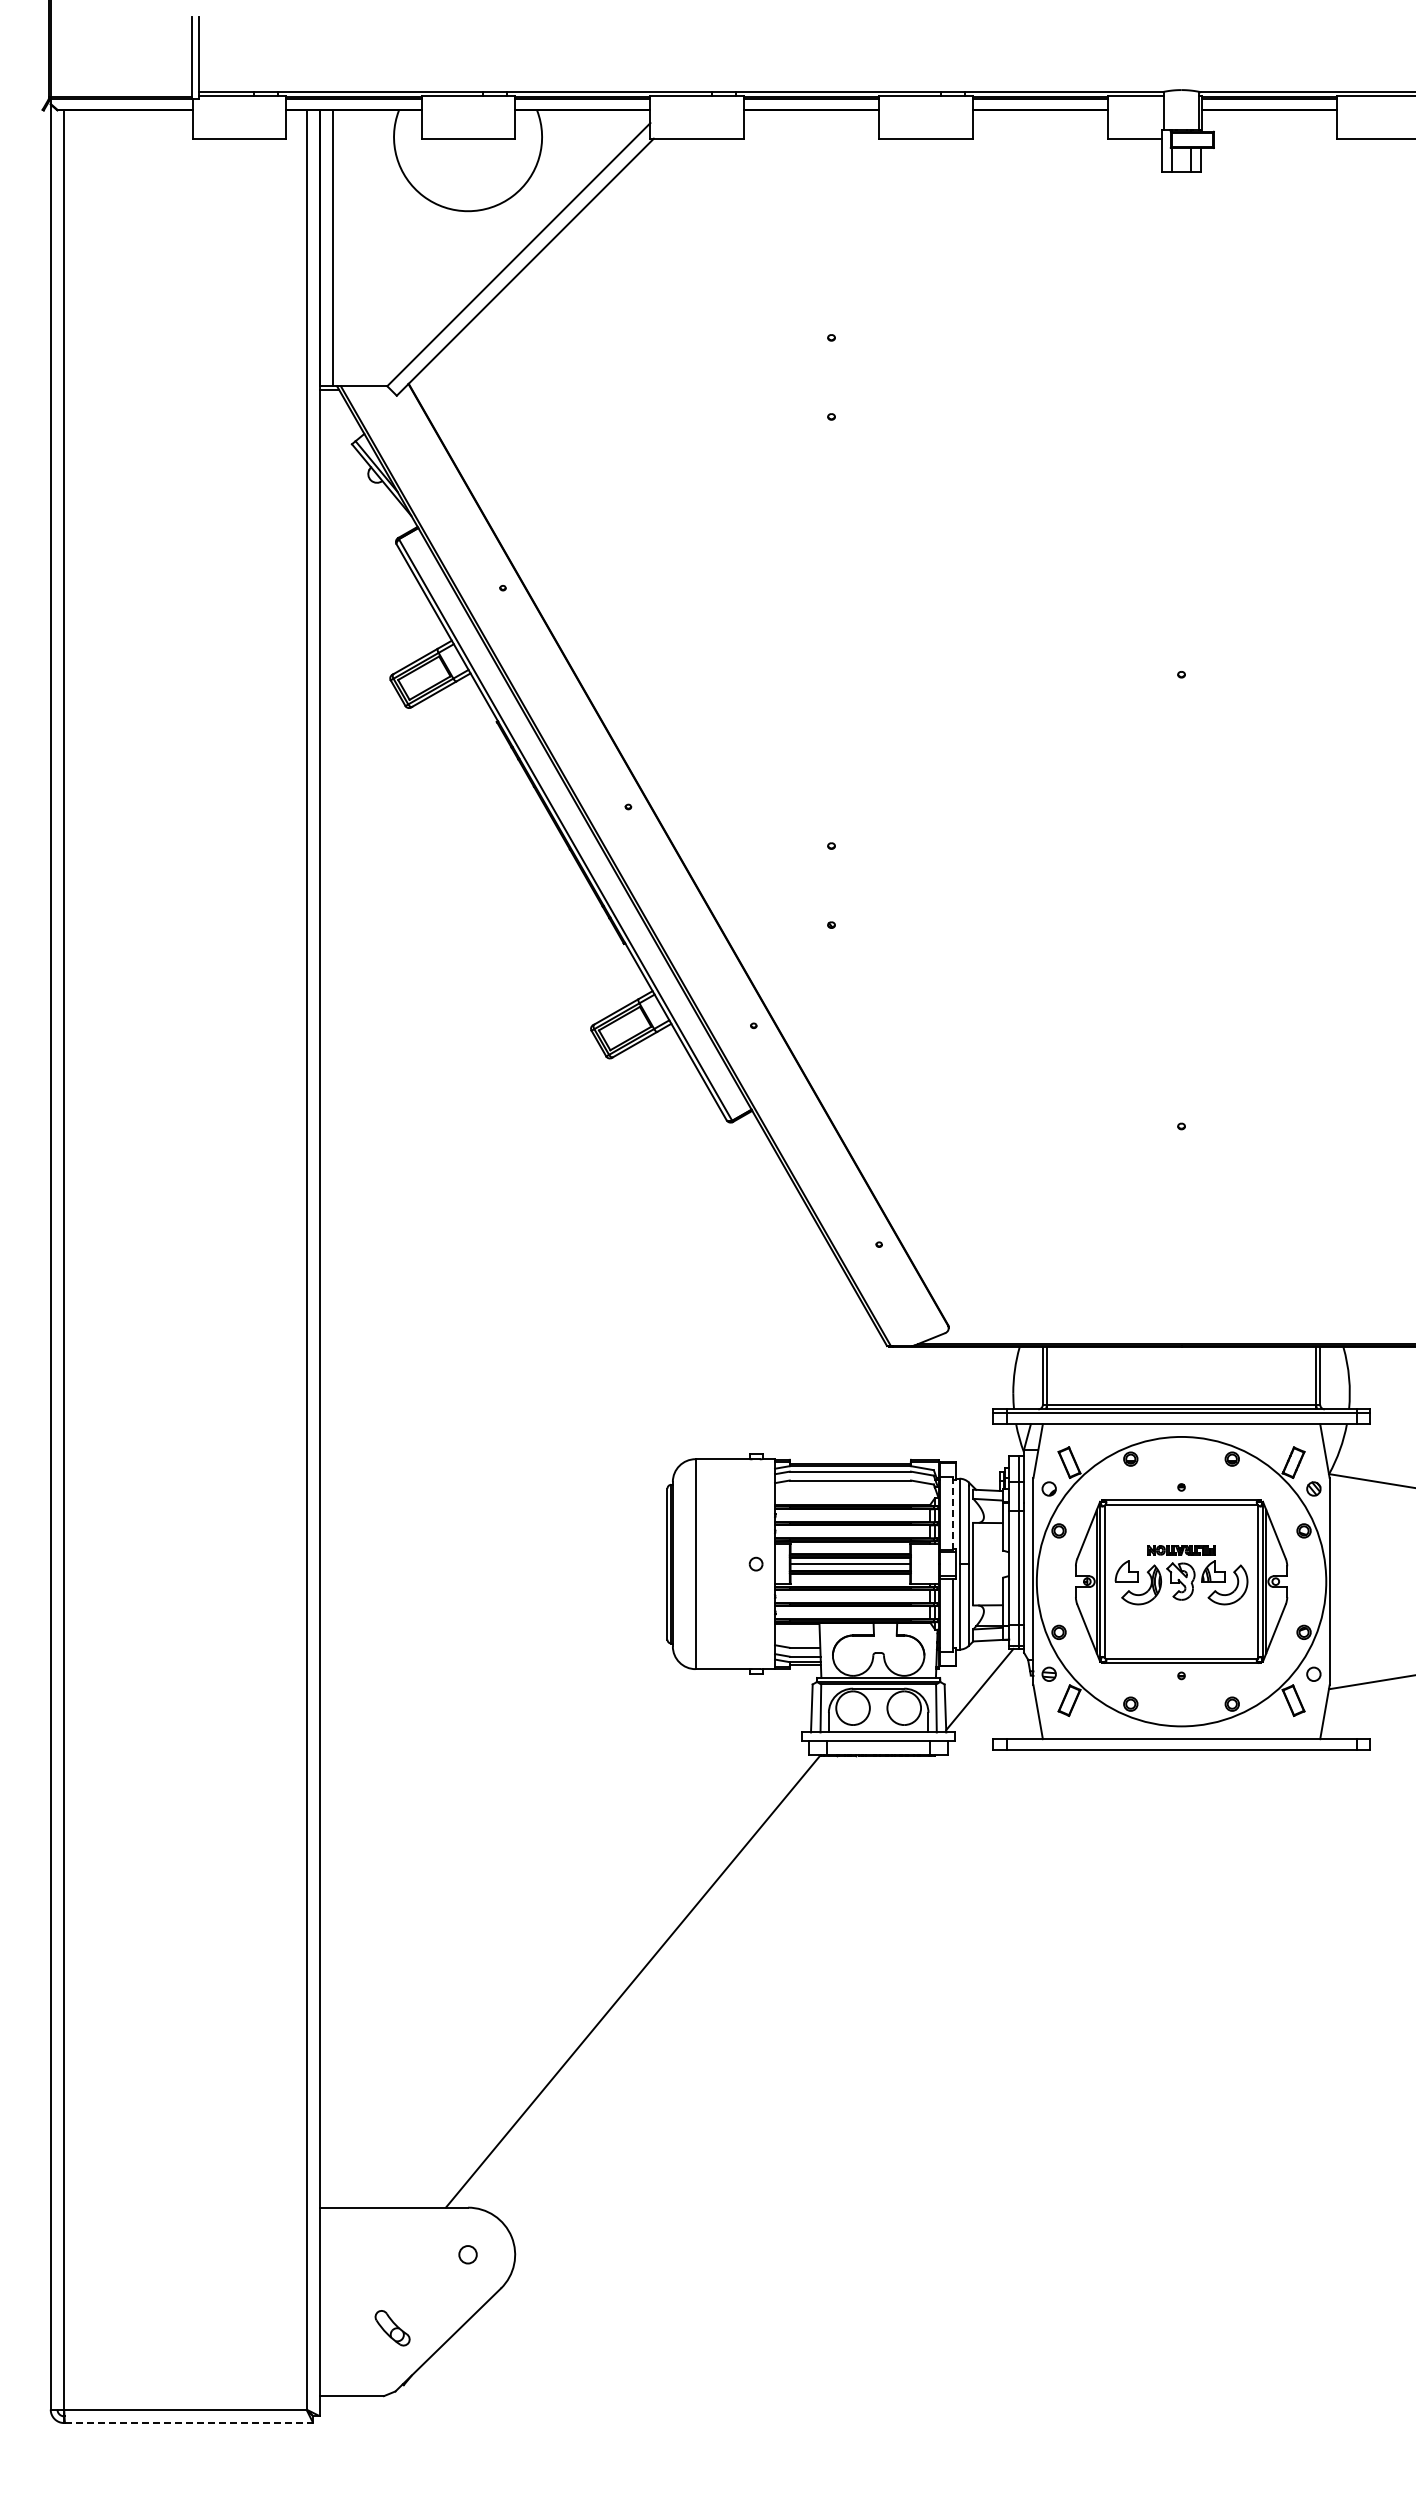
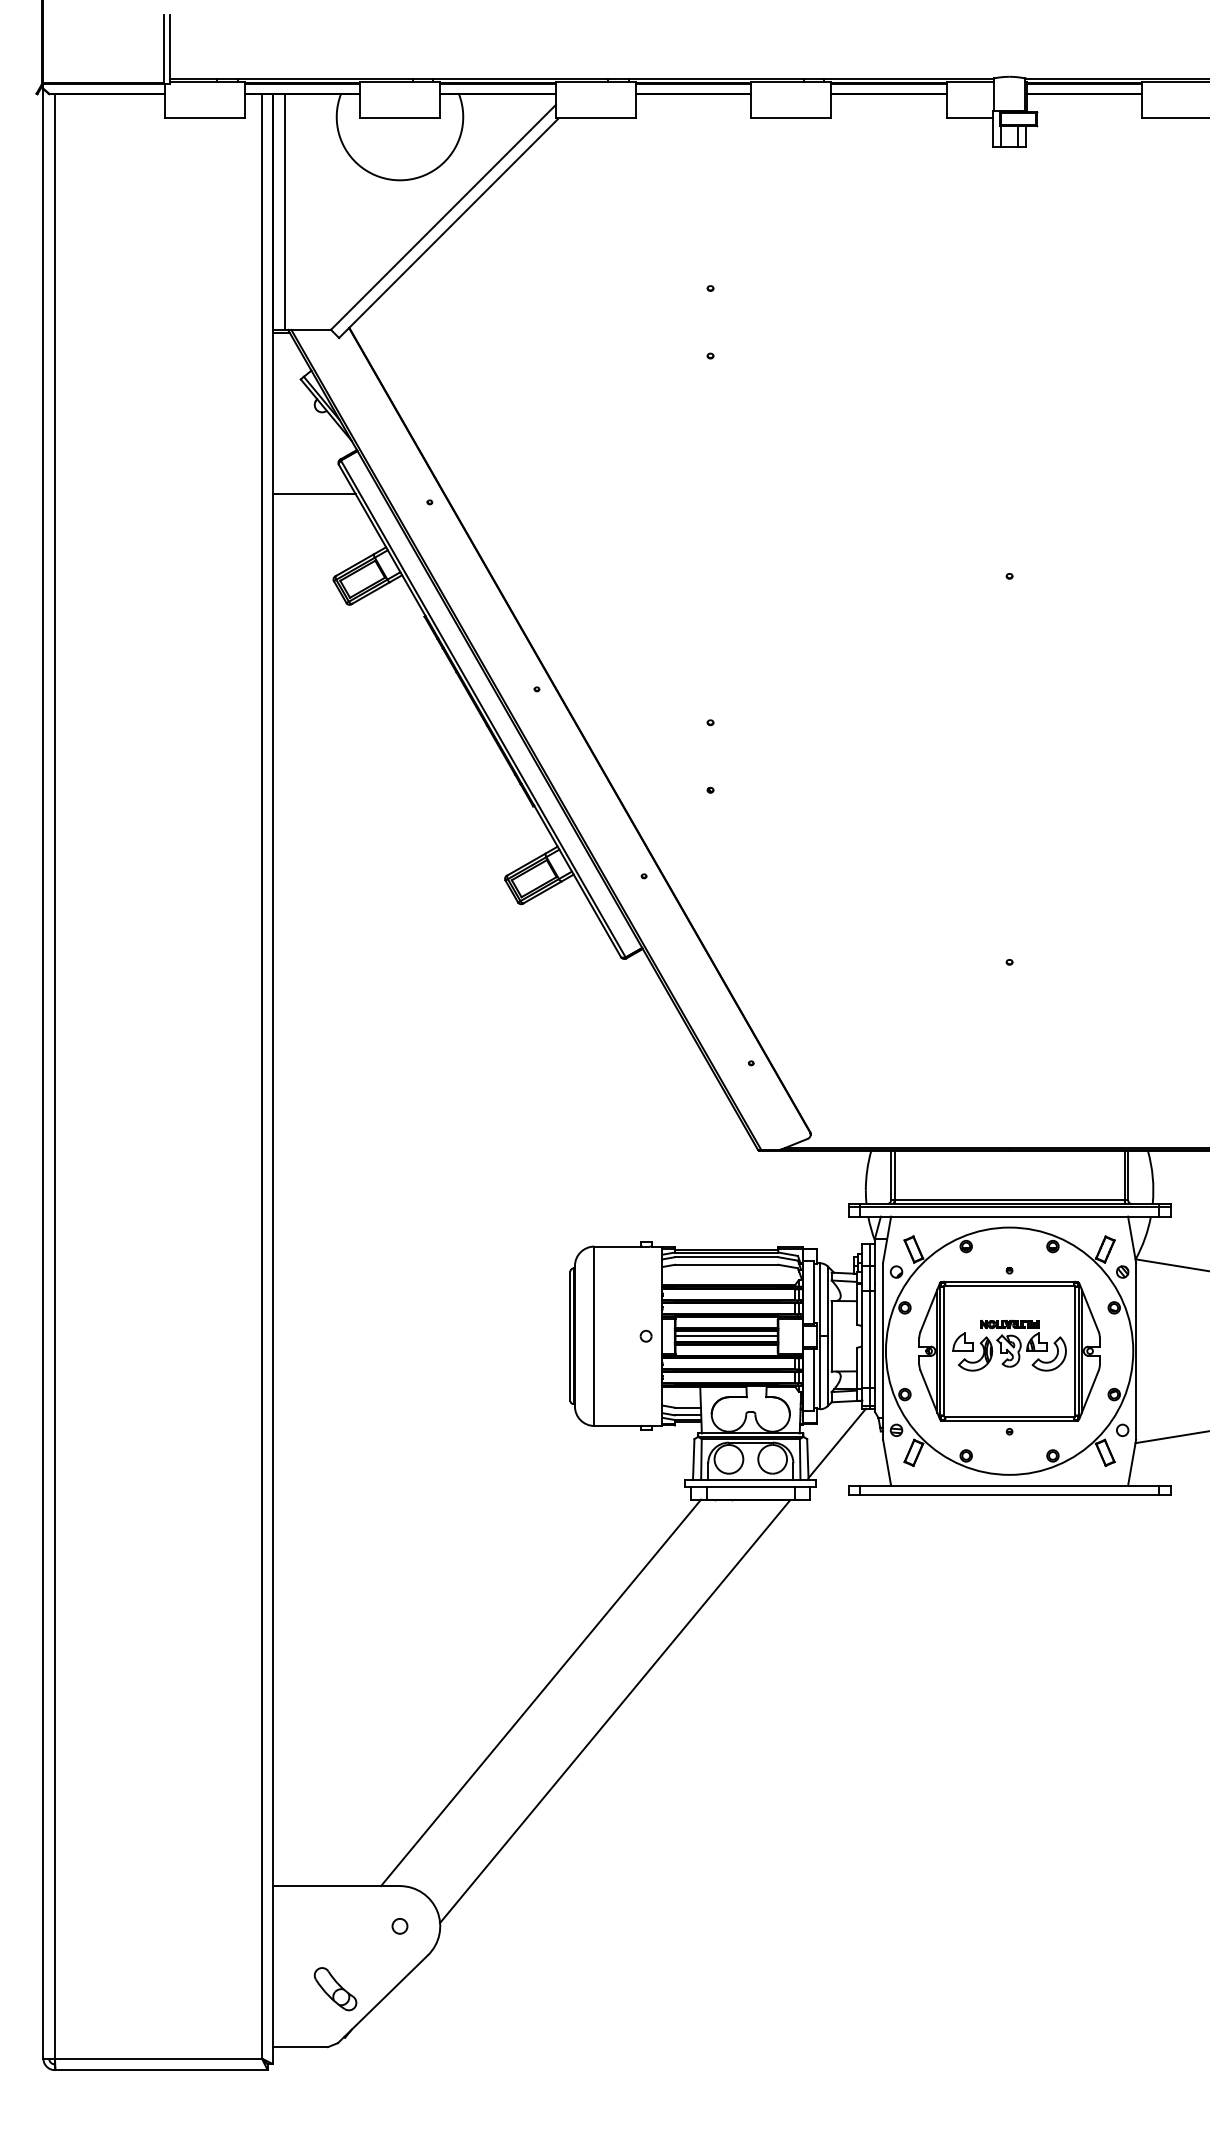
line: (367, 578) -> (314, 494), added
line: (953, 1513) -> (814, 1292), dashed -> solid
line: (719, 2003) -> (614, 1711), added
part: (392, 2327) -> (335, 1988), size x1.43
line: (189, 2423) -> (161, 2070), dashed -> solid

